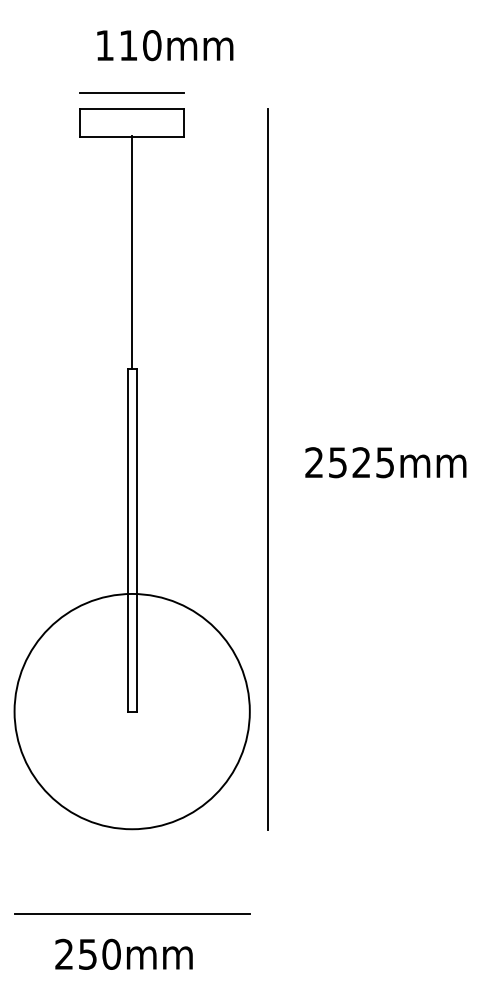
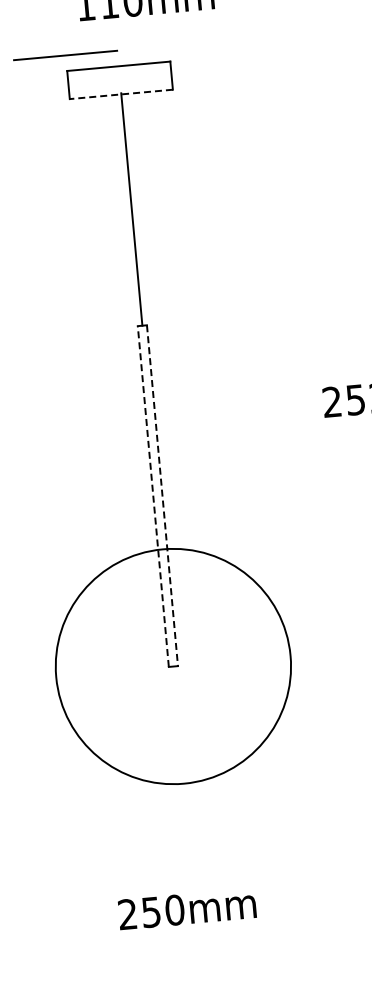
line: (131, 92) -> (64, 54), moved
line: (132, 137) -> (121, 94), solid -> dashed
line: (268, 469) -> (287, 413), removed
line: (127, 539) -> (153, 495), solid -> dashed
line: (136, 540) -> (162, 495), solid -> dashed
line: (132, 913) -> (192, 867), removed

